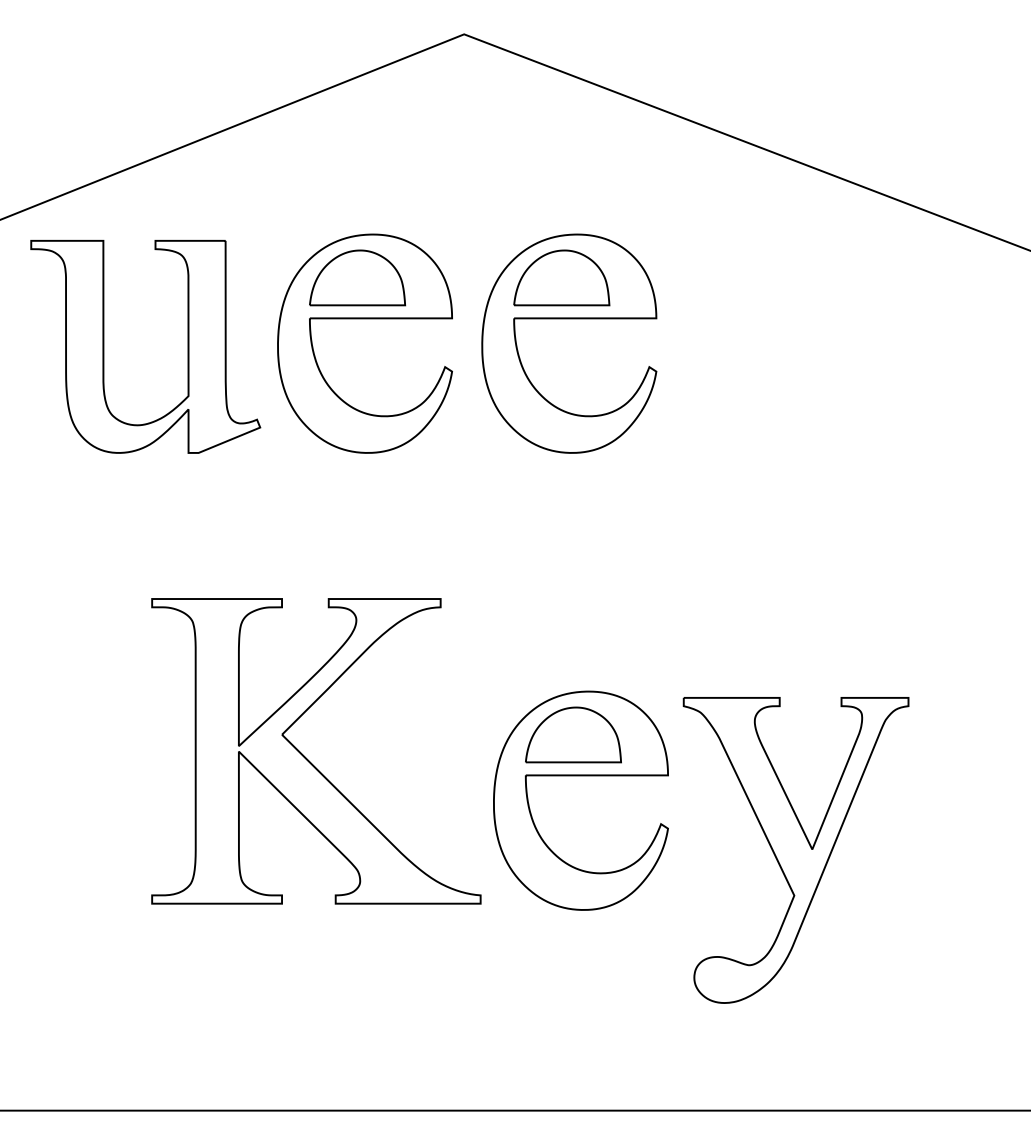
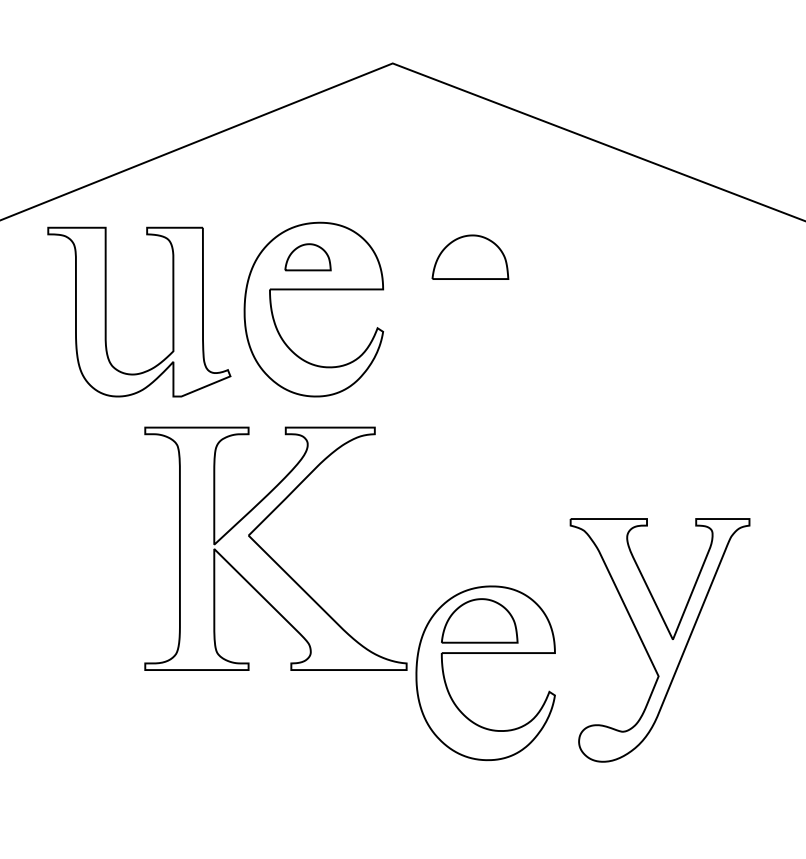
part: (357, 277) -> (307, 256), size x0.6
part: (569, 319) -> (476, 290), removed
part: (308, 759) -> (269, 555), moved
part: (795, 850) -> (659, 640), moved

